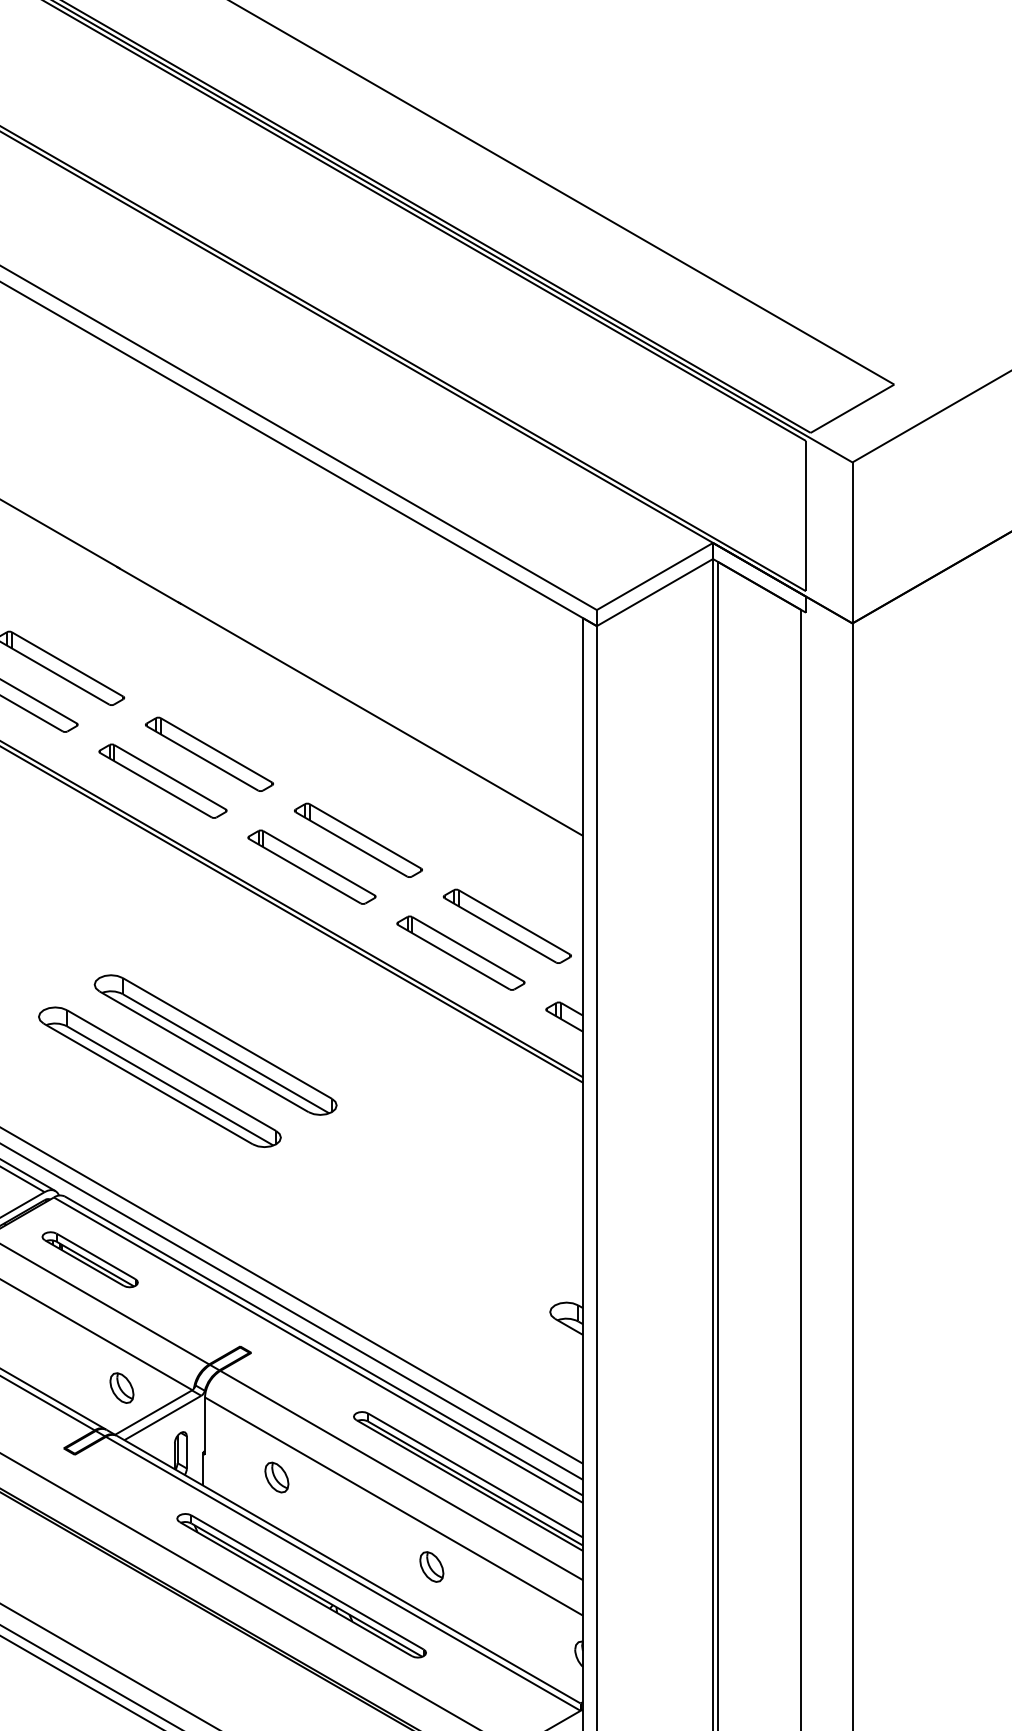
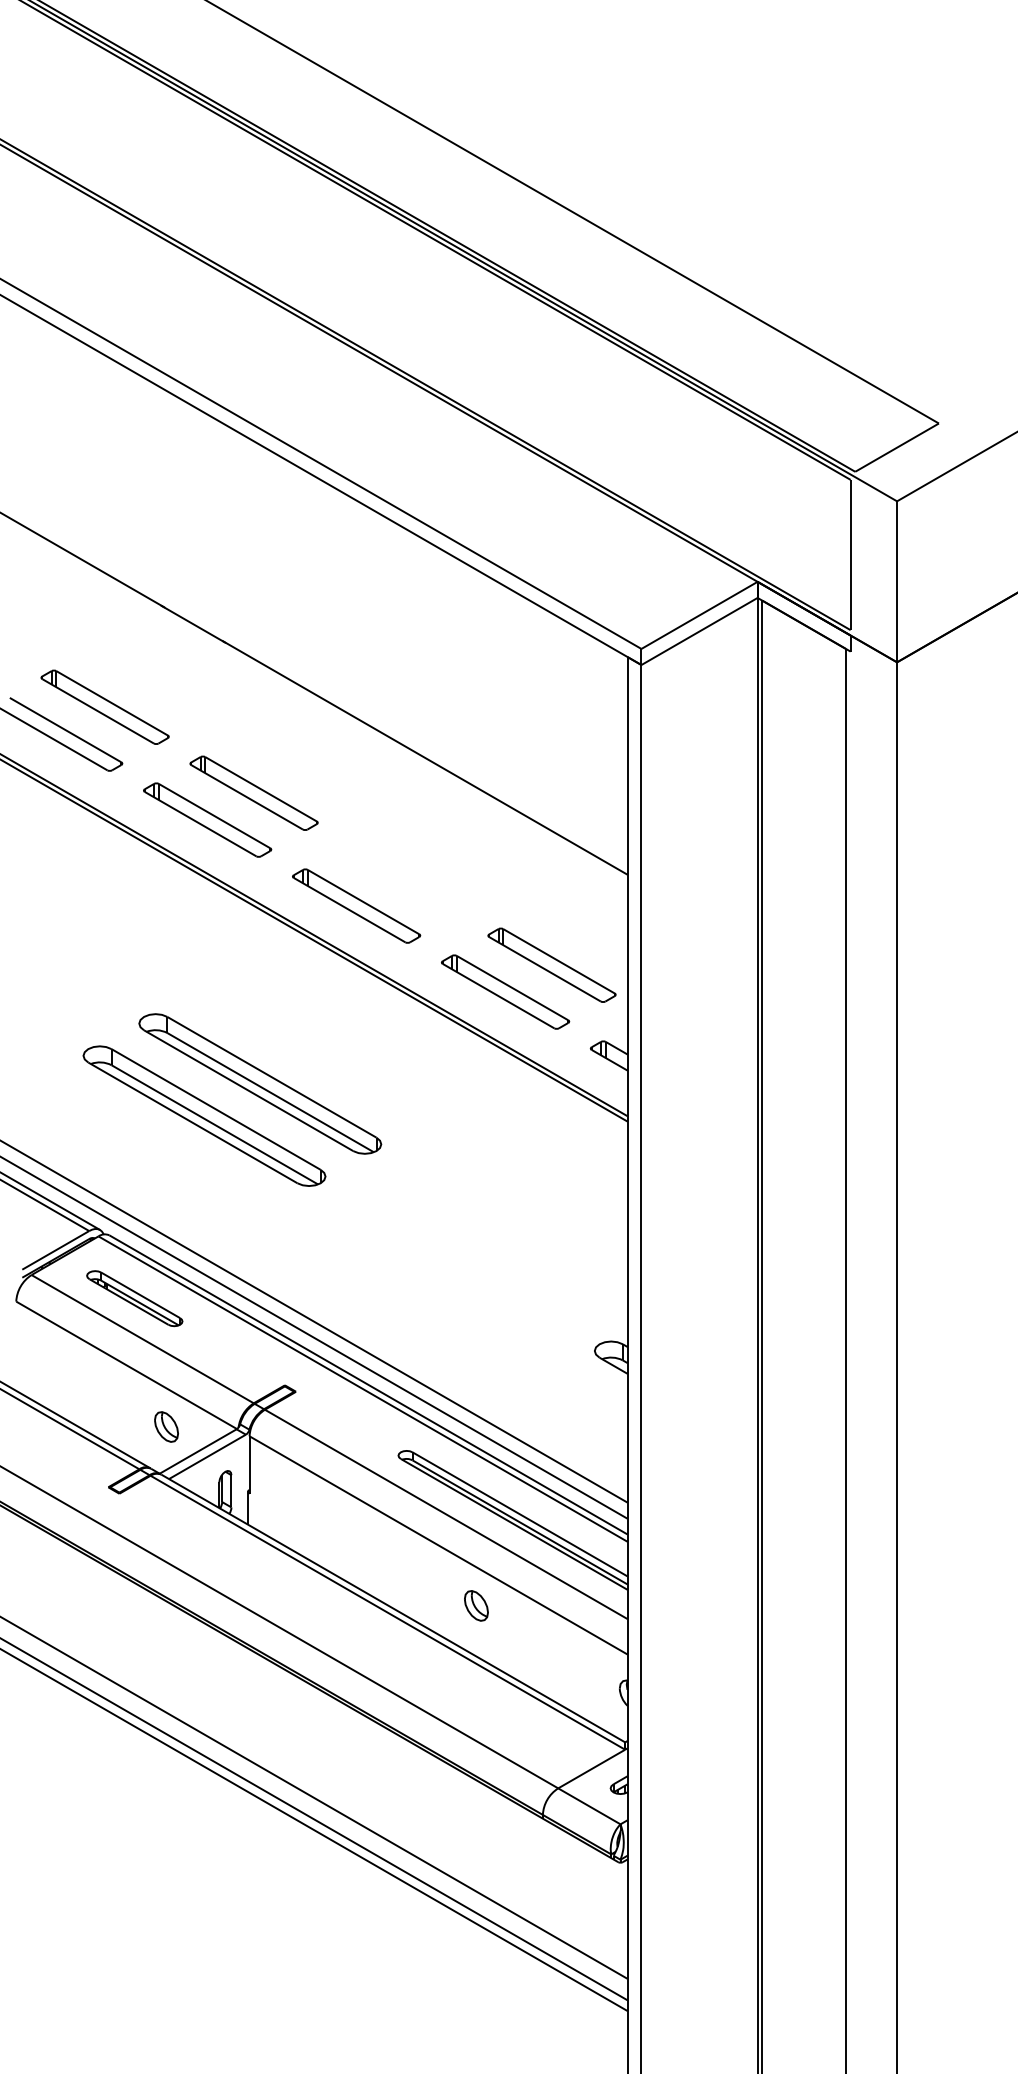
part: (357, 839) -> (402, 878), removed
part: (276, 1477) -> (321, 1516), removed
part: (301, 1585) -> (346, 1624), removed

